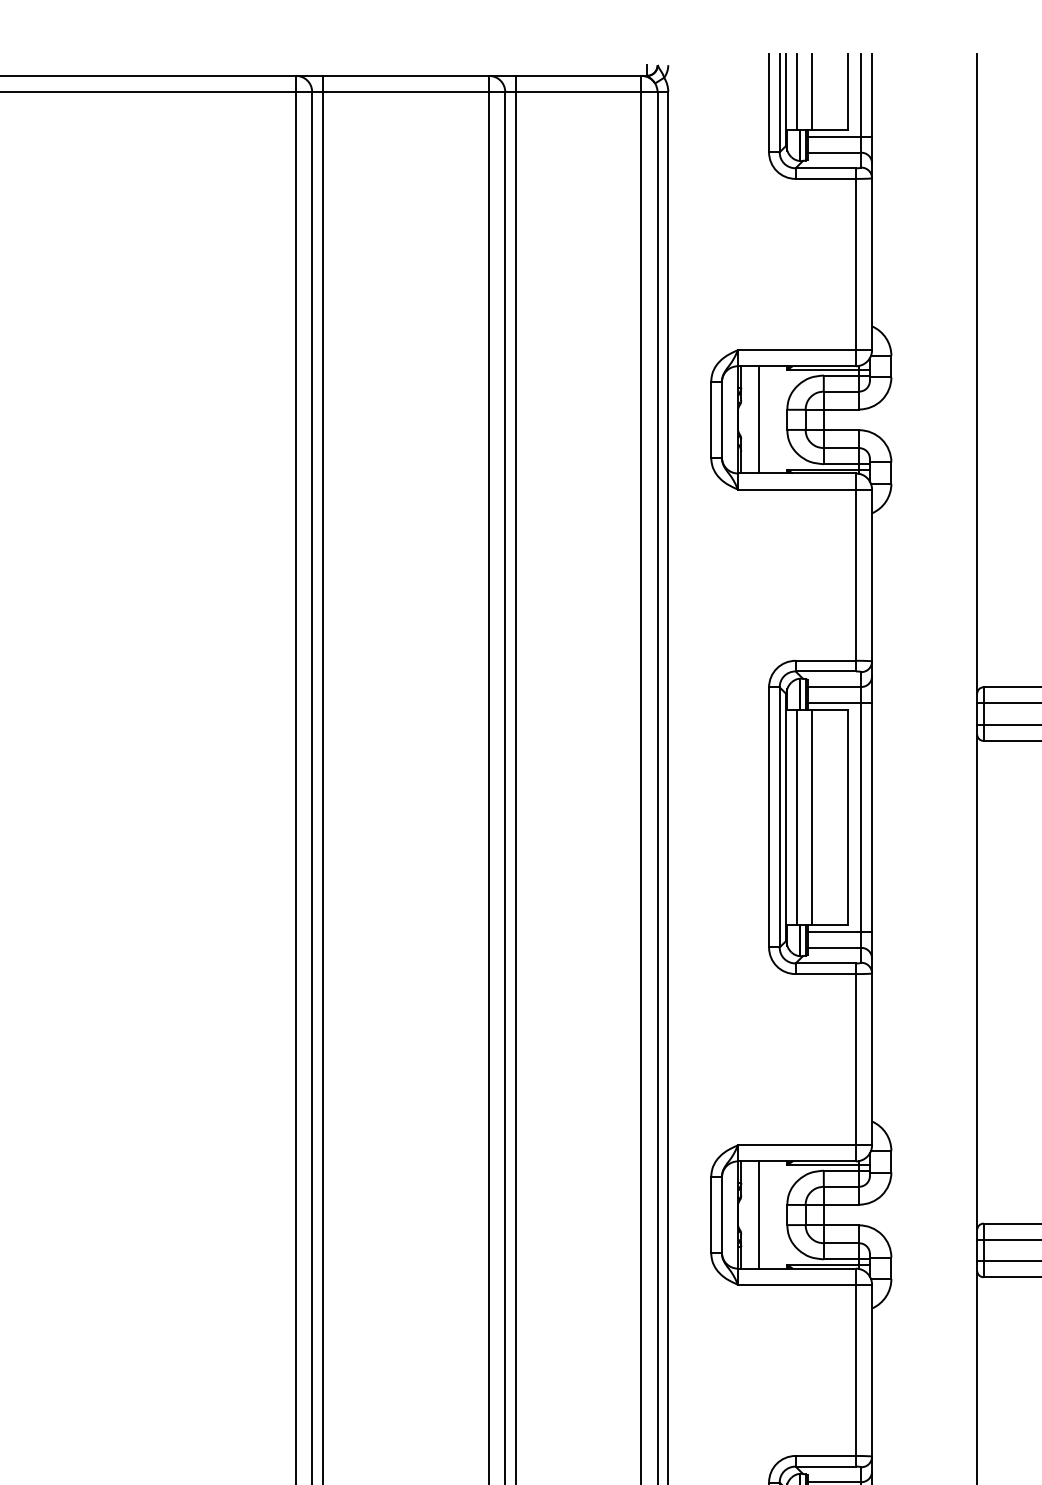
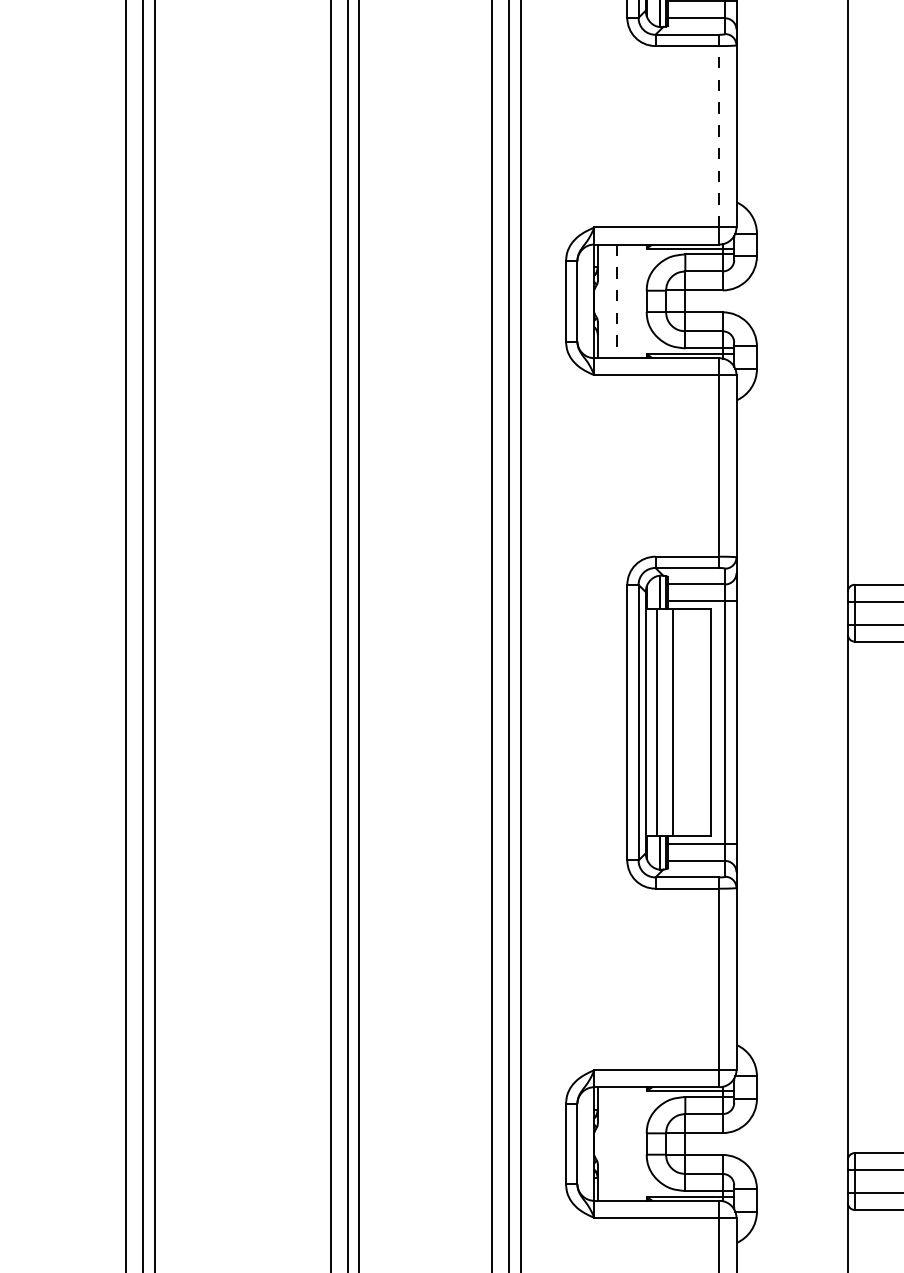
line: (855, 264) -> (718, 136), solid -> dashed
line: (759, 419) -> (617, 300), solid -> dashed
line: (759, 1214) -> (617, 1143), removed

